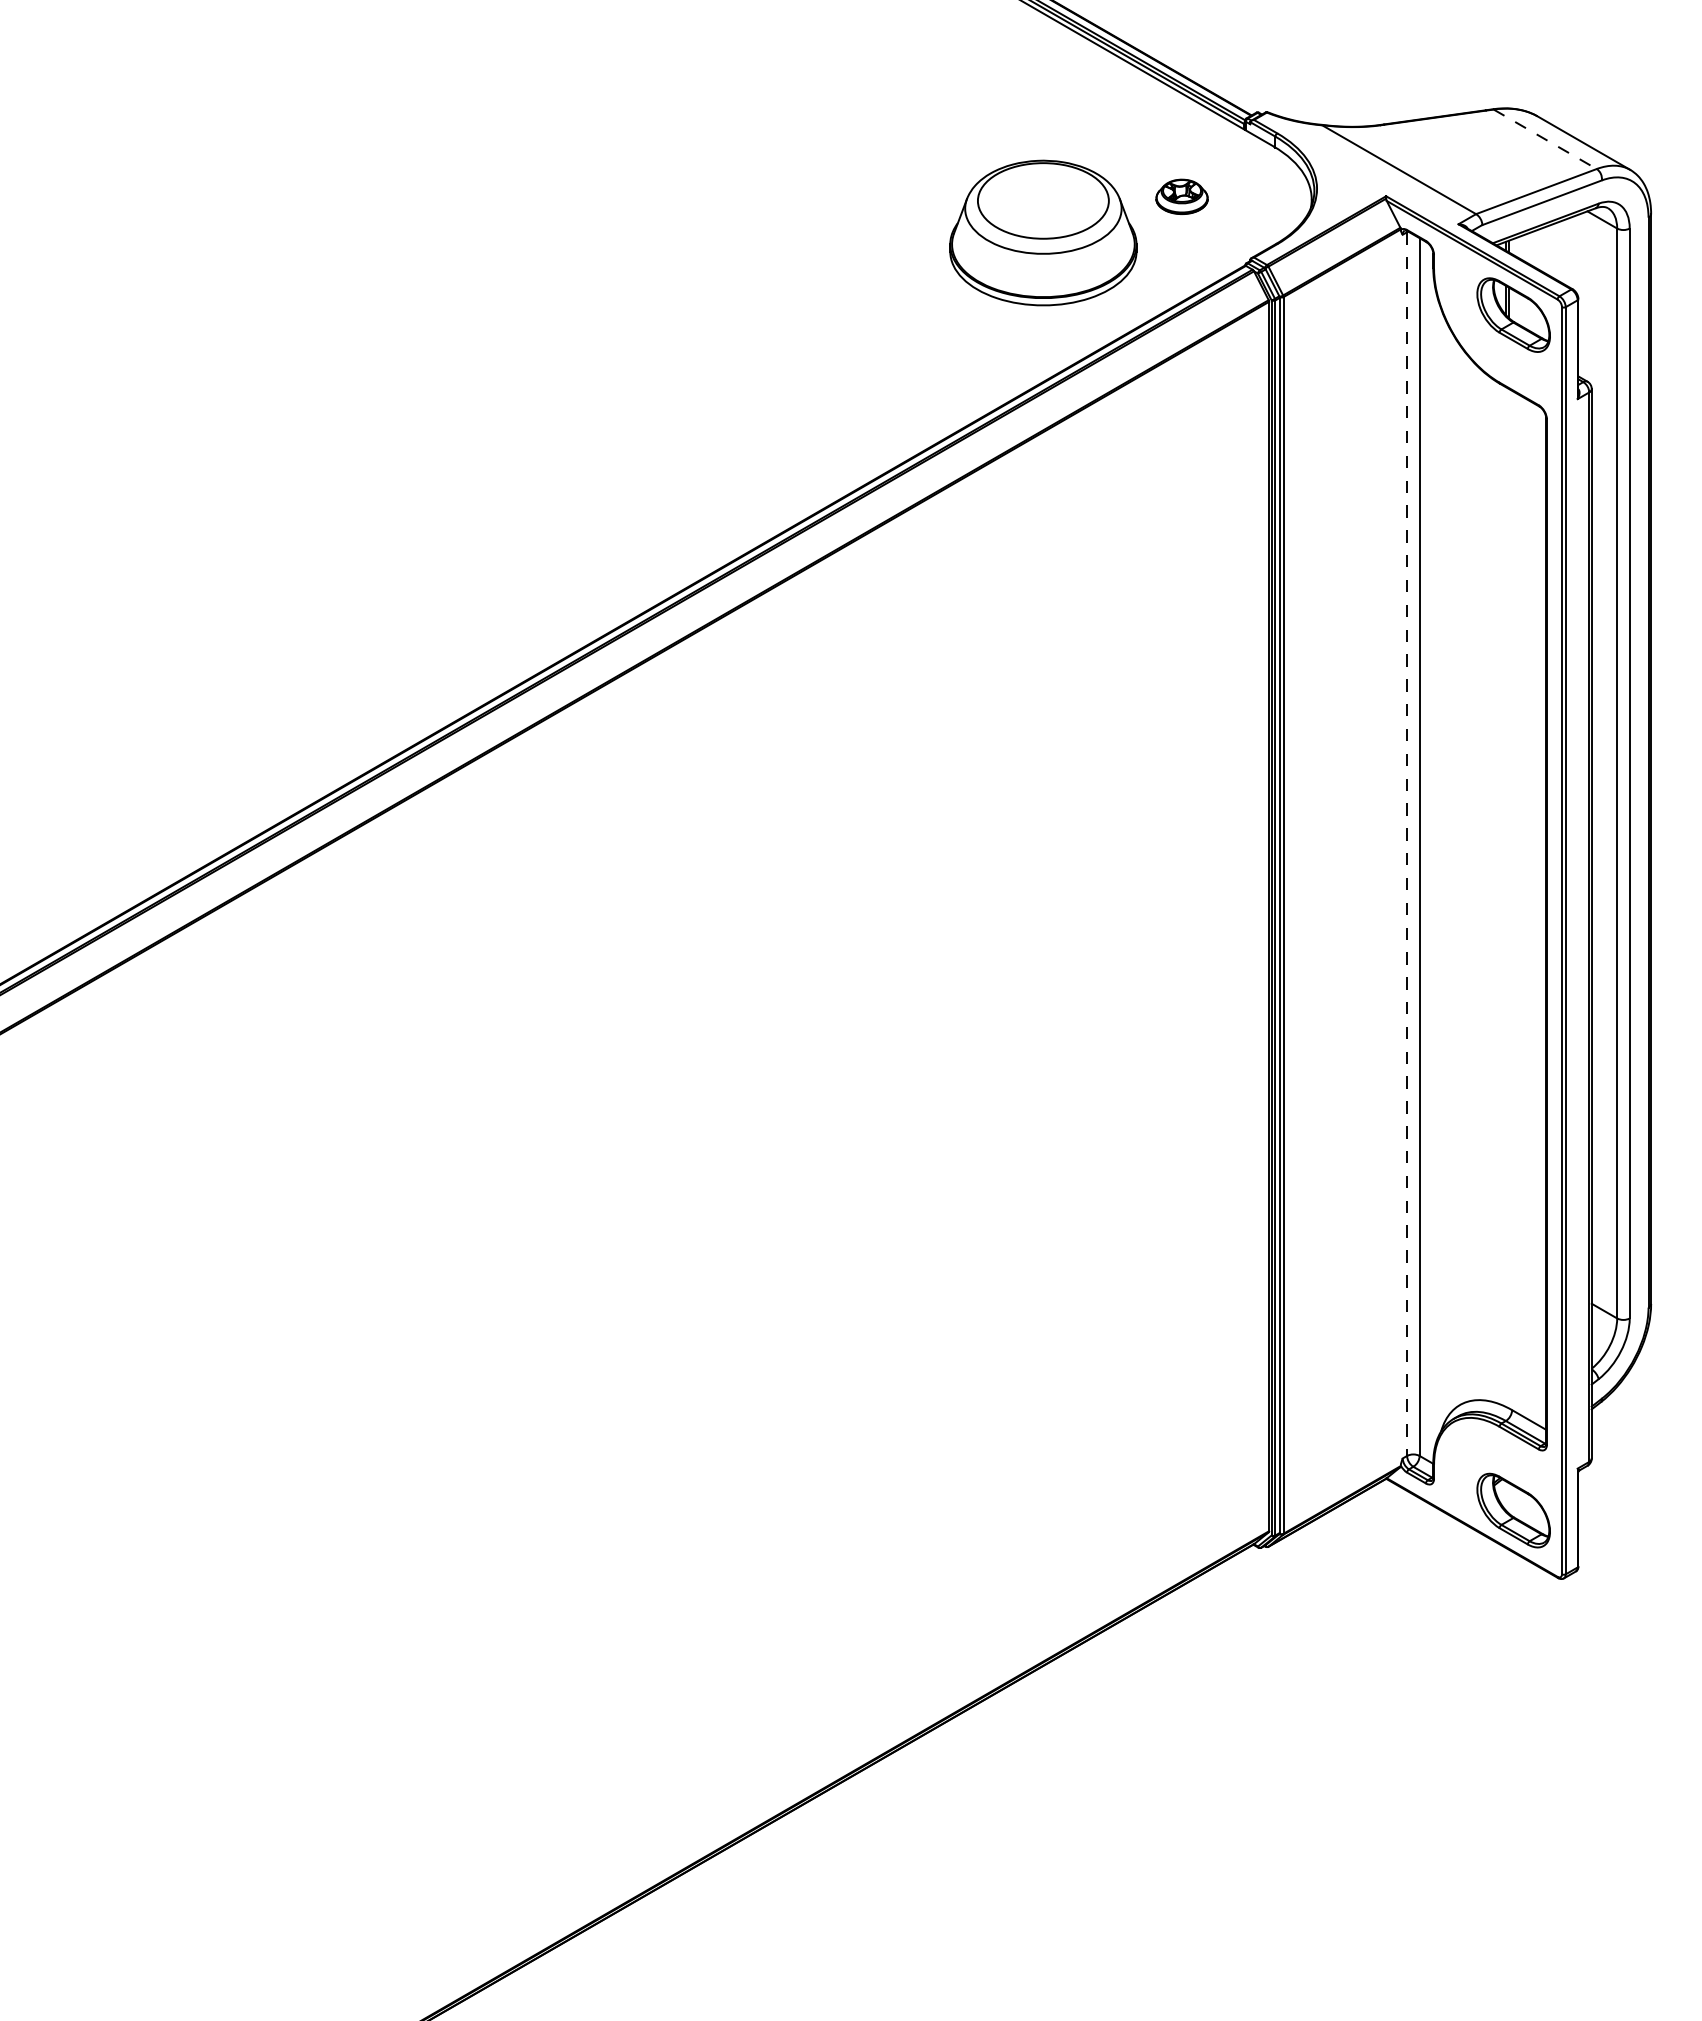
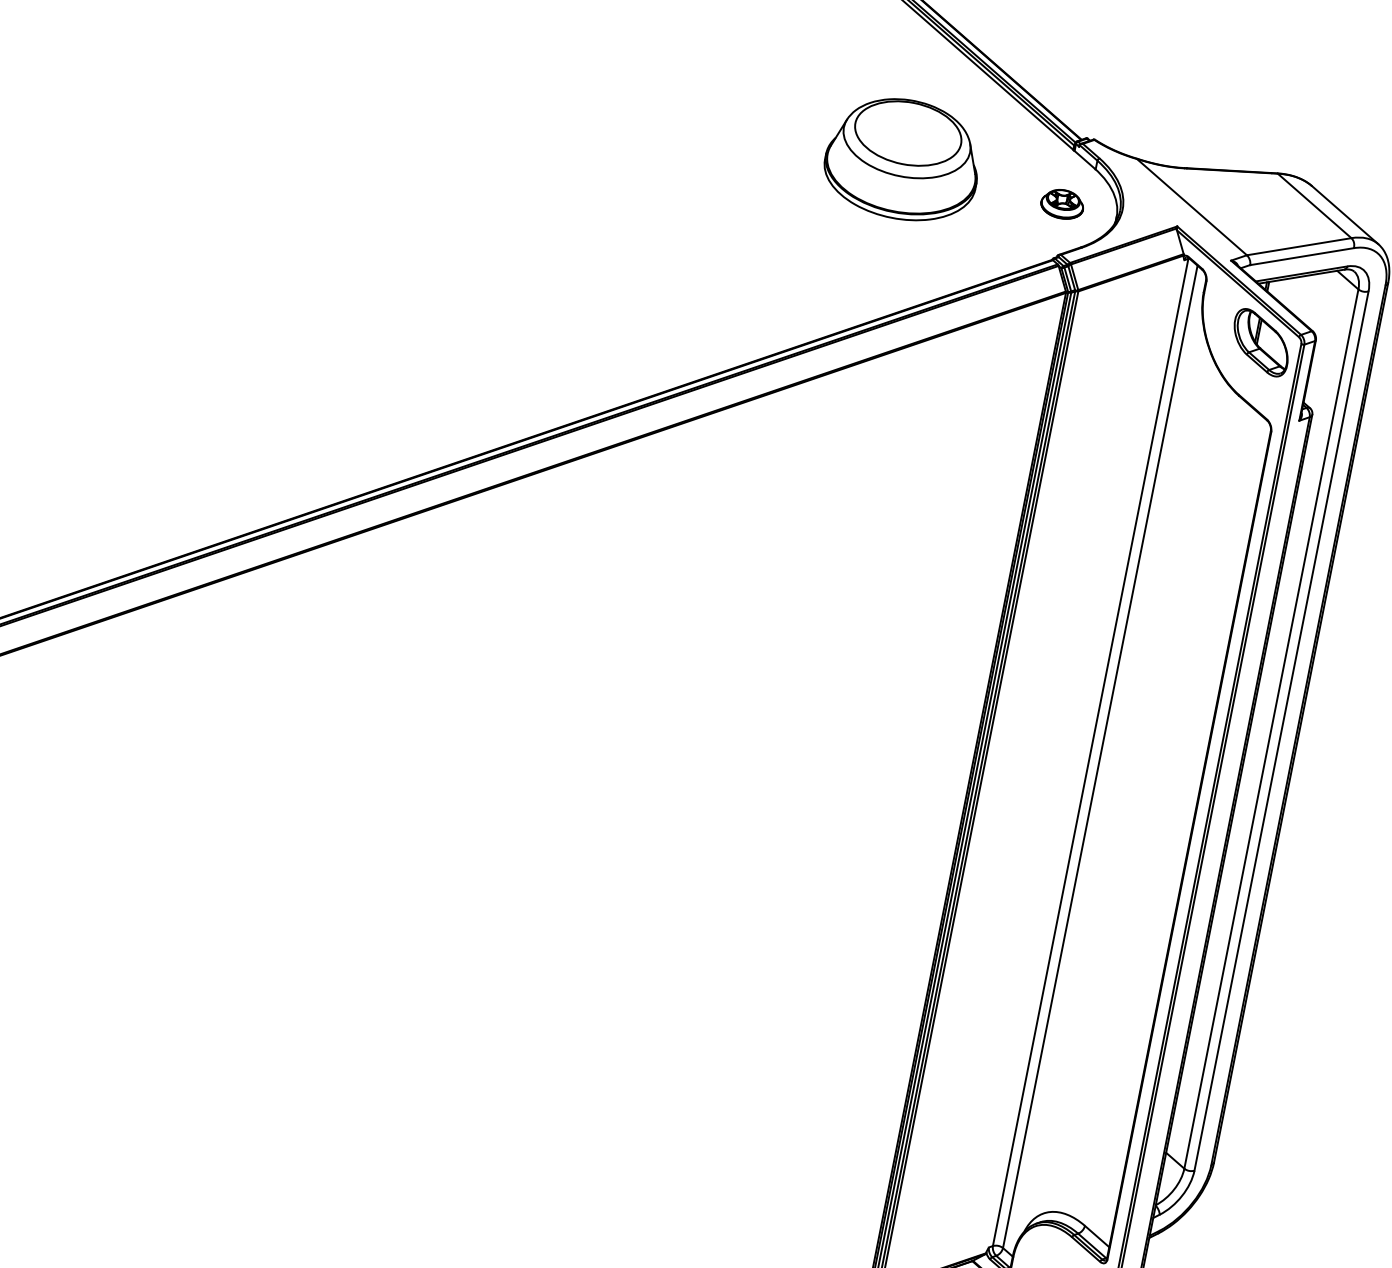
line: (1545, 139) -> (1314, 206), dashed -> solid
part: (1181, 196) -> (1062, 203), moved
part: (1043, 232) -> (903, 159), moved
line: (1407, 844) -> (1090, 752), dashed -> solid

